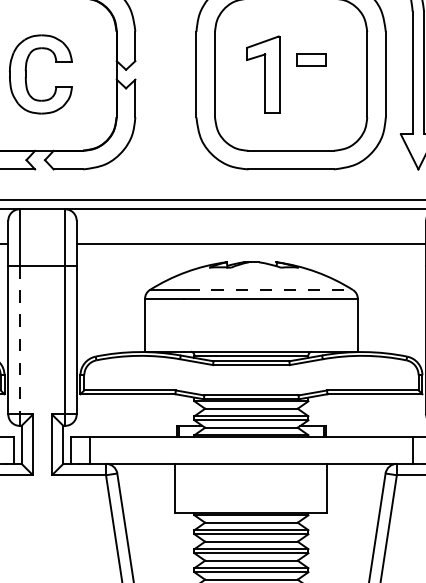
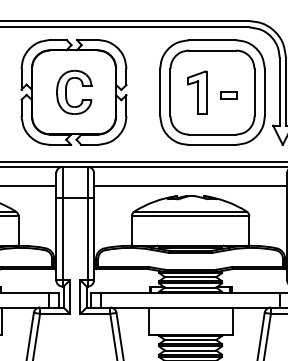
part: (311, 60) -> (228, 95), moved
line: (269, 289) -> (200, 211), dashed -> solid
line: (19, 340) -> (62, 239), dashed -> solid

